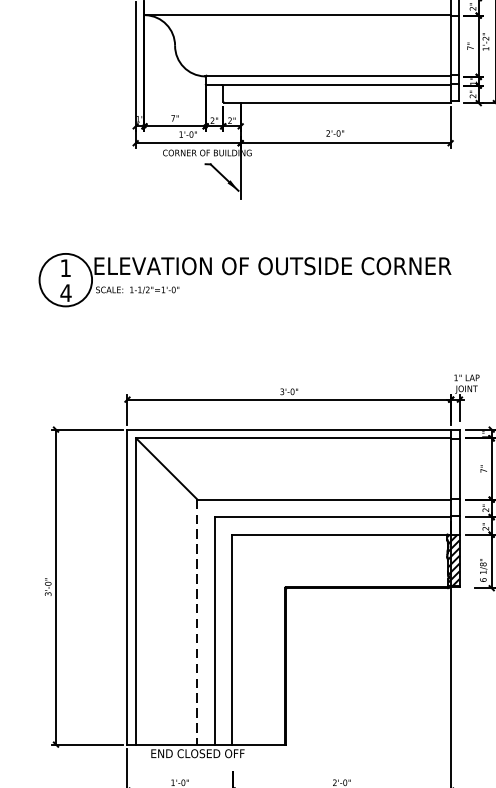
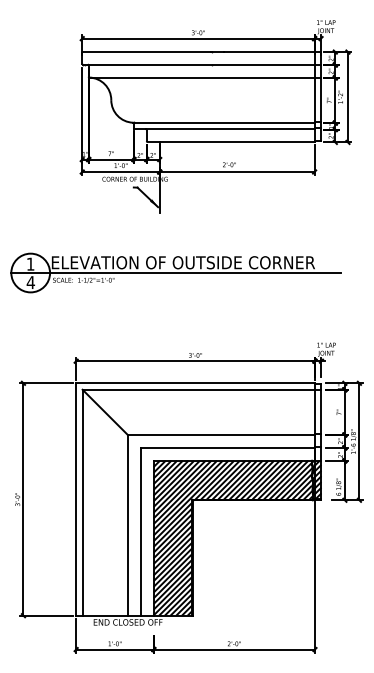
line: (262, 280) -> (175, 273), added
line: (197, 622) -> (127, 525), dashed -> solid
hatch: (339, 638) -> (232, 537), added

